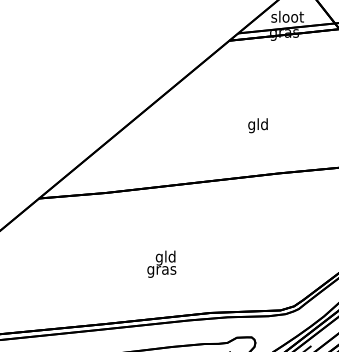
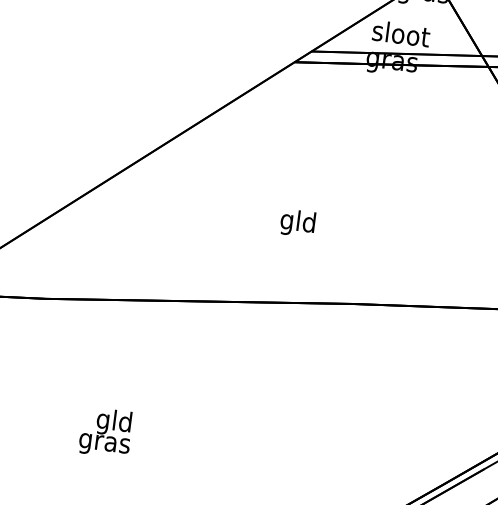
text: (257, 125) -> (296, 222), moved
text: (161, 263) -> (105, 431), moved

